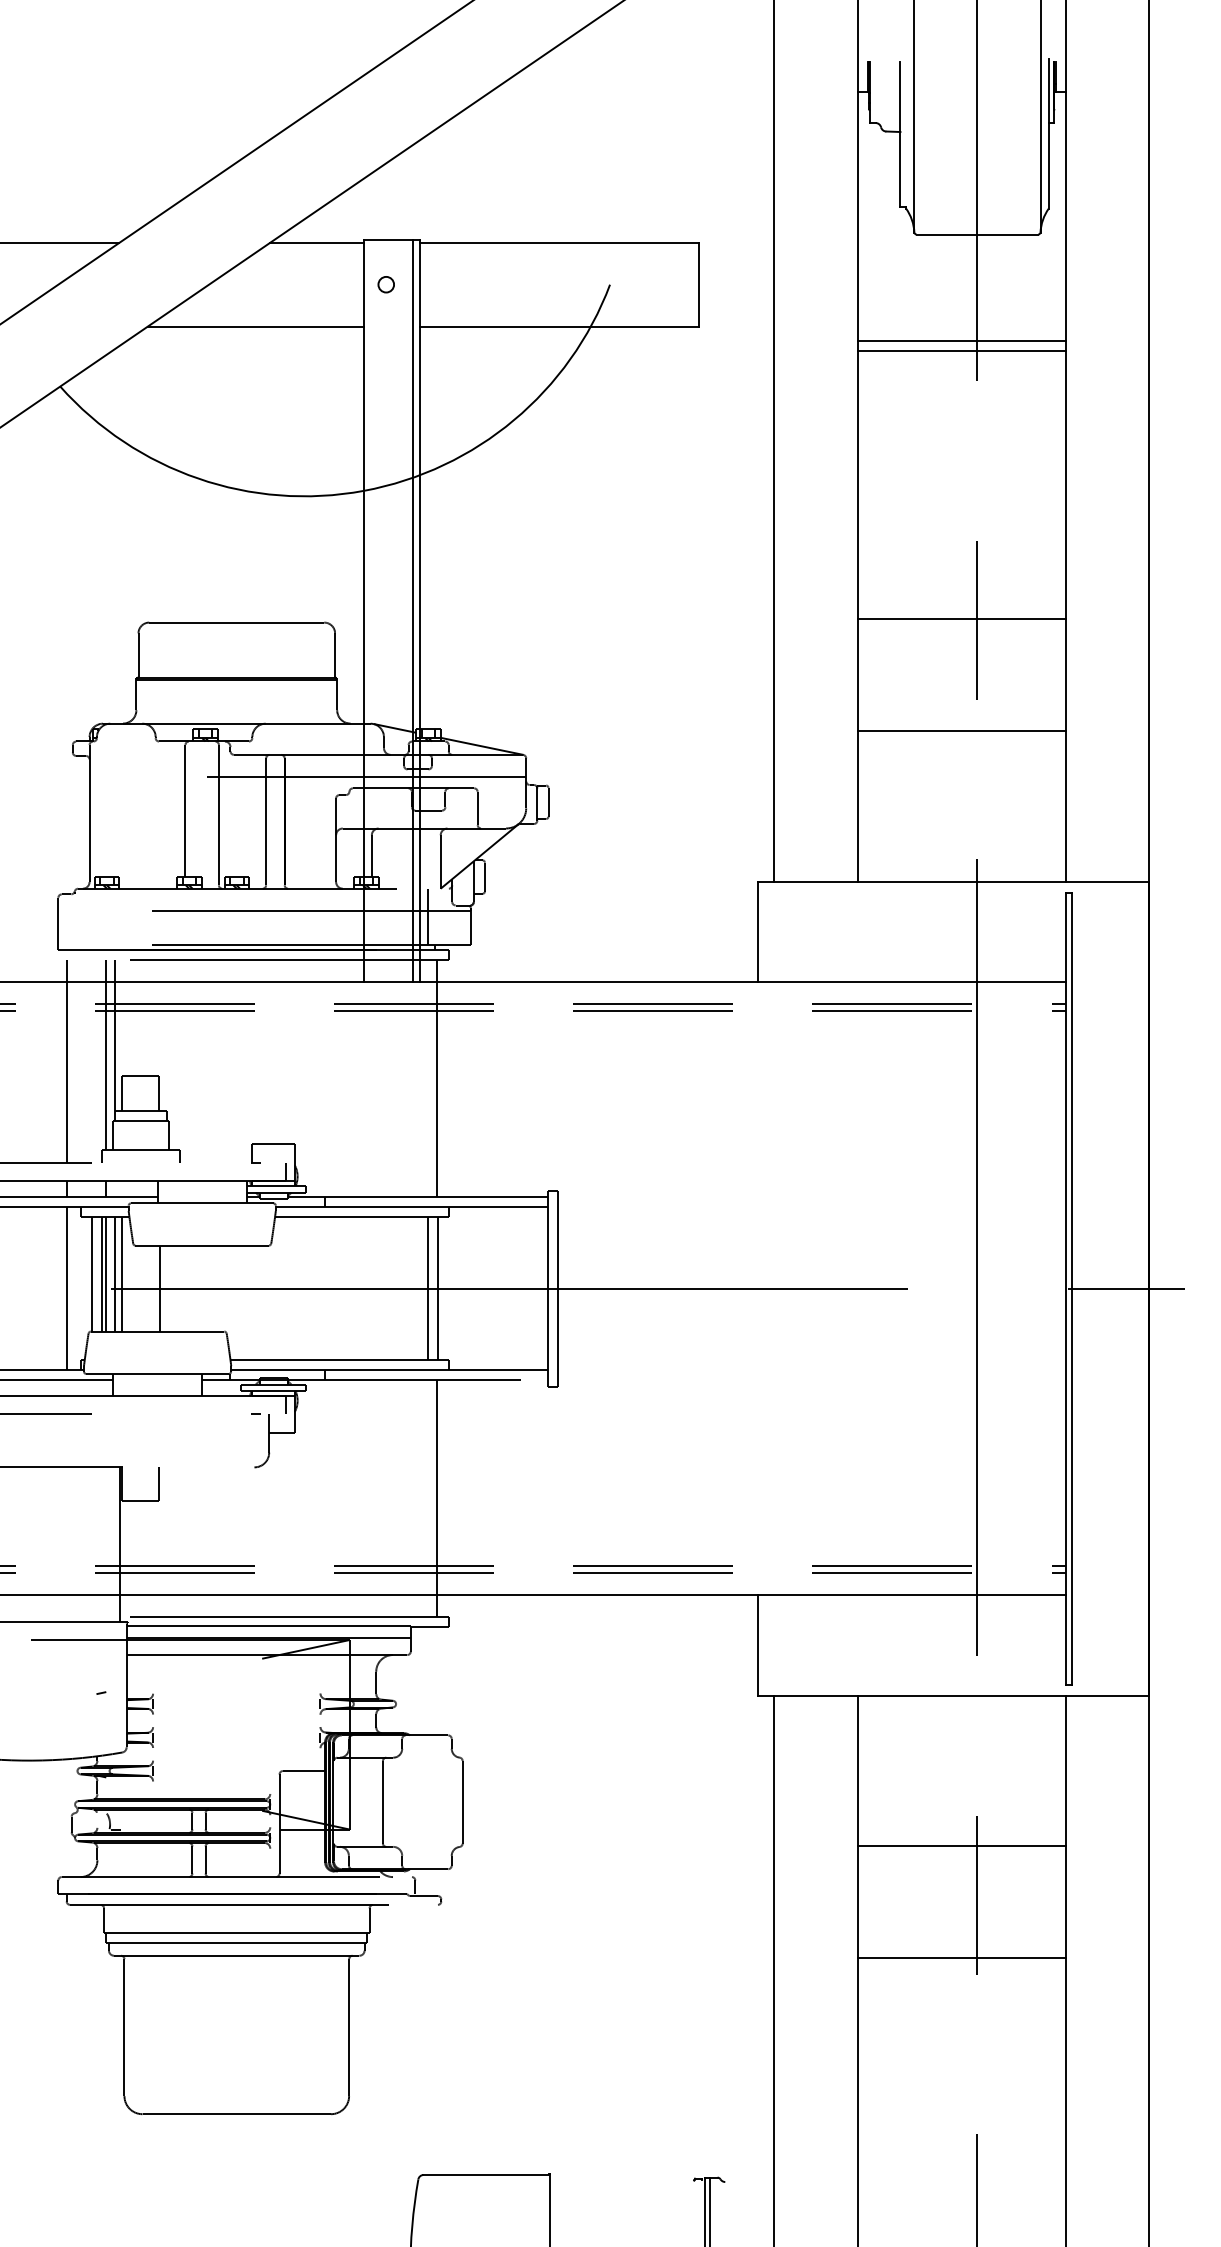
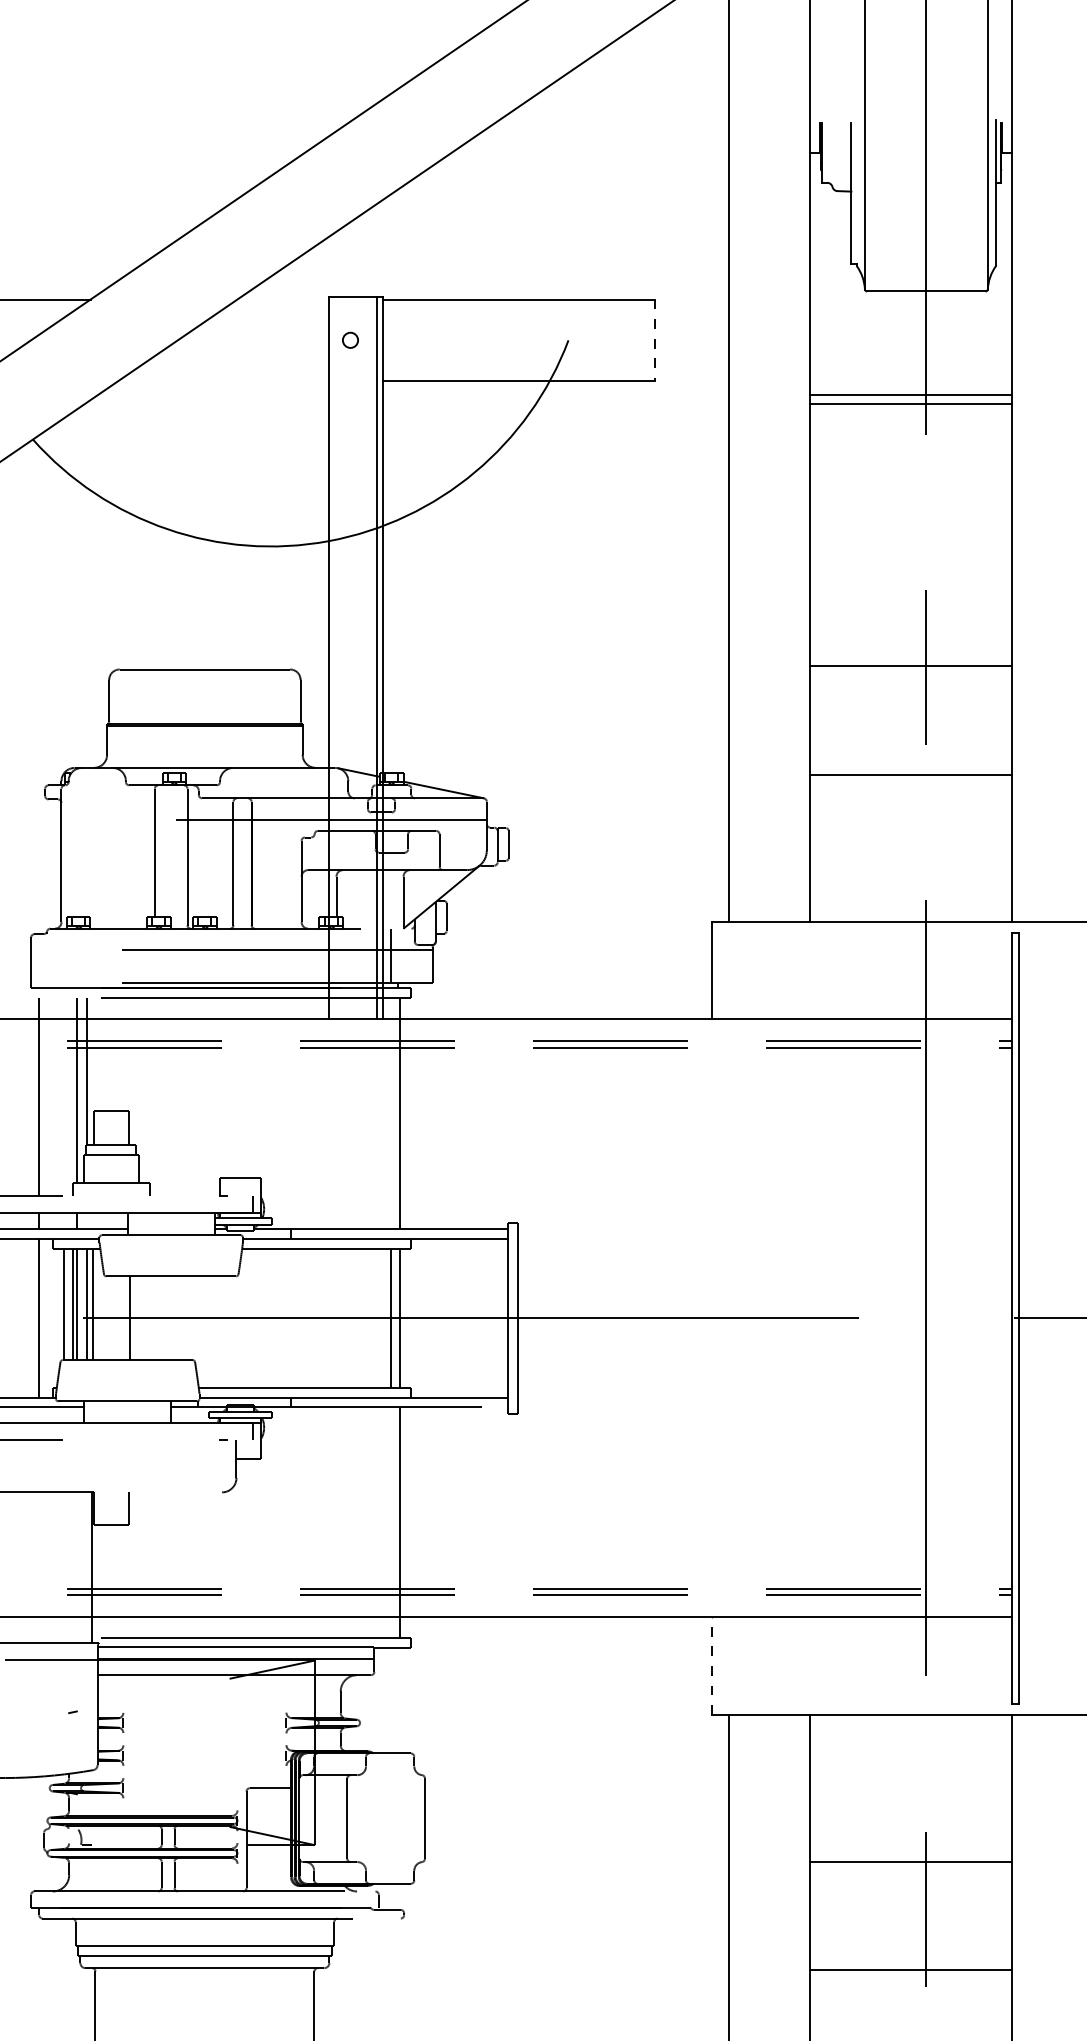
line: (316, 242) -> (282, 299), removed
line: (698, 284) -> (654, 340), solid -> dashed
line: (255, 326) -> (223, 381), removed
line: (757, 1645) -> (712, 1665), solid -> dashed

